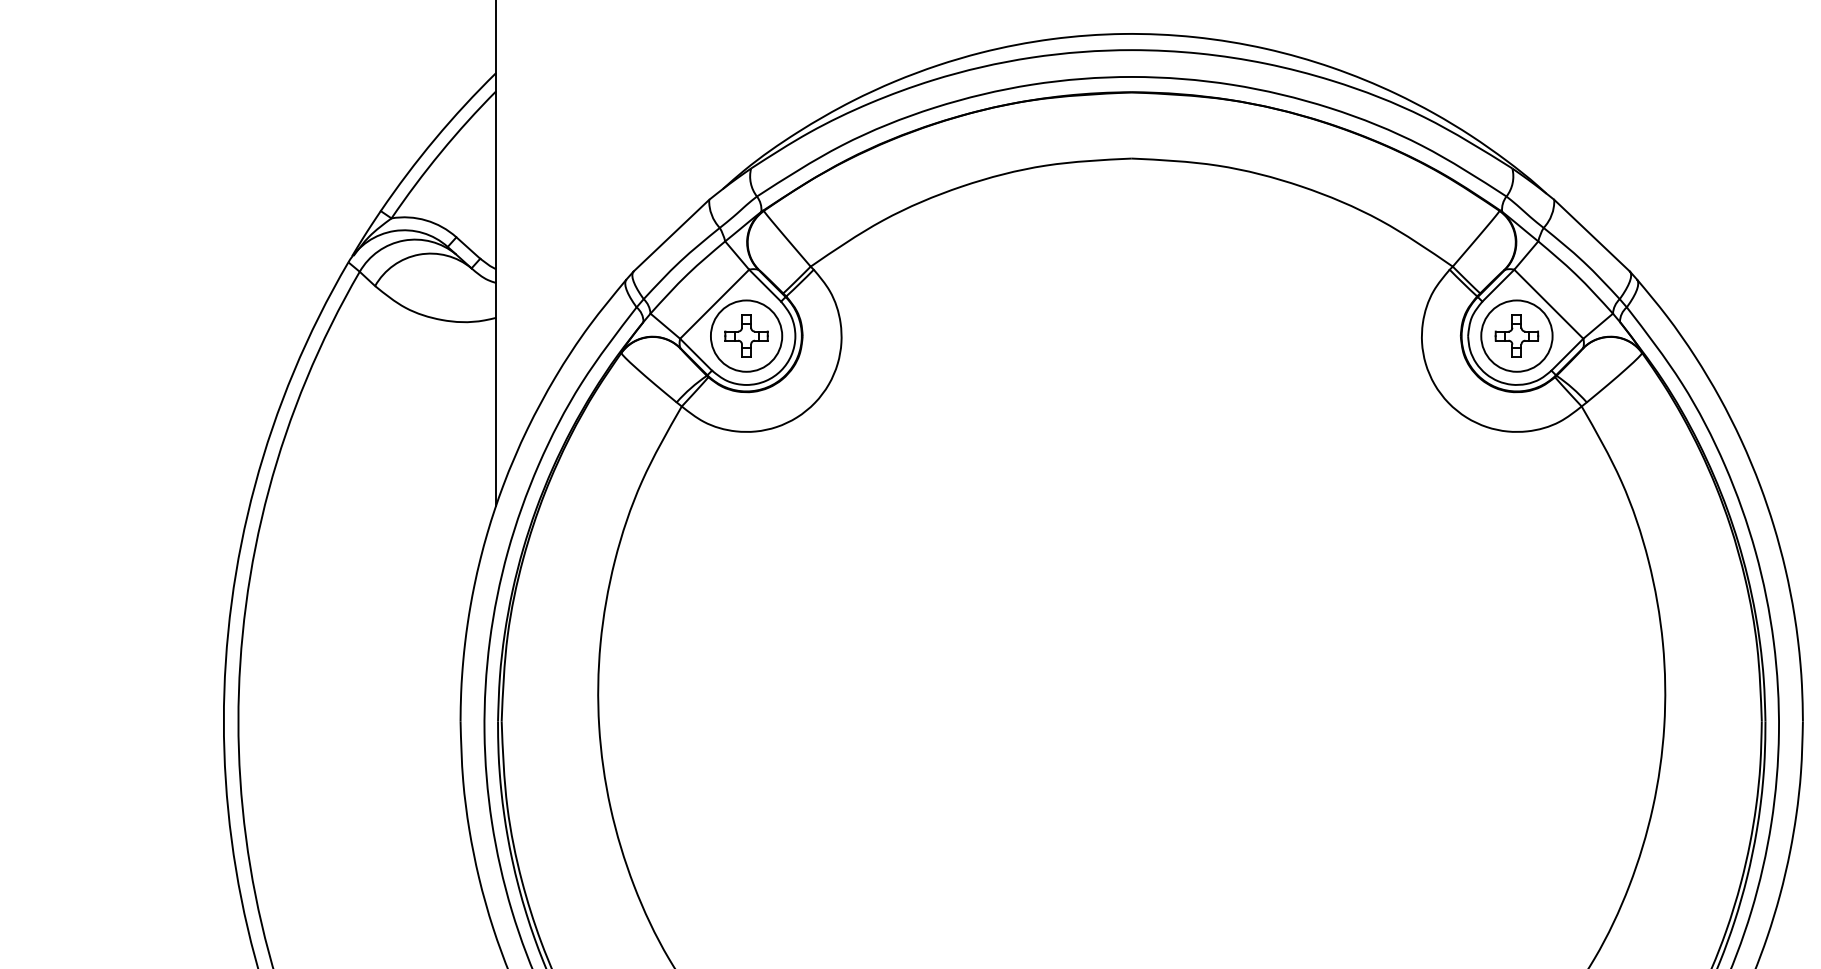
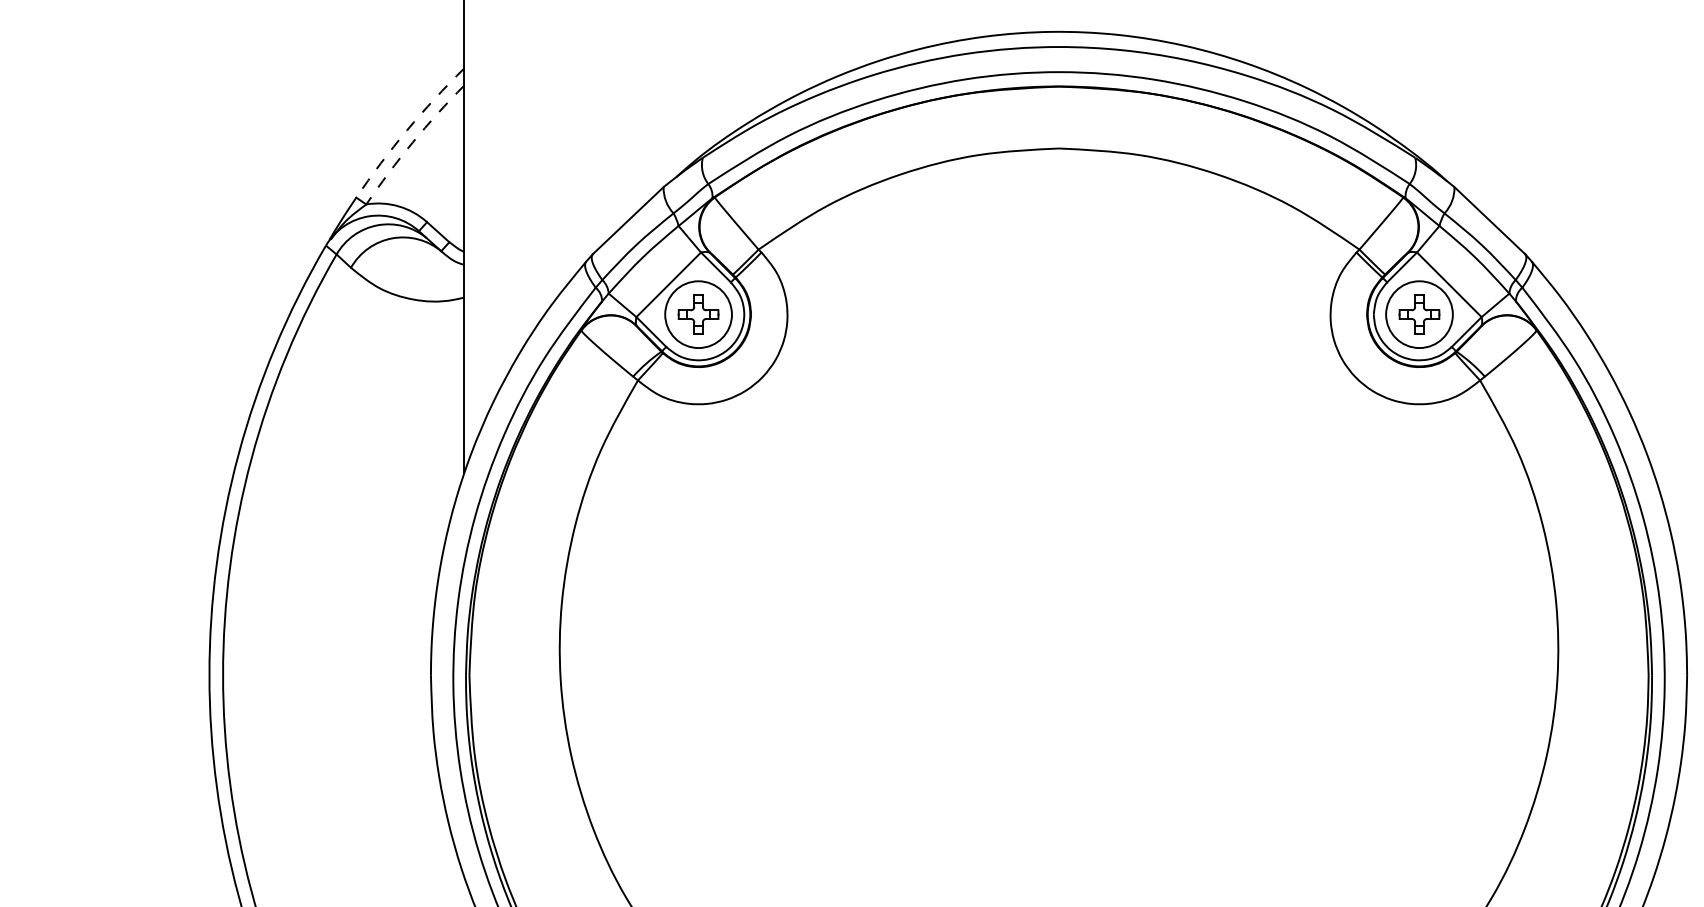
arc: (435, 139) -> (407, 130), solid -> dashed
arc: (440, 152) -> (412, 142), solid -> dashed

